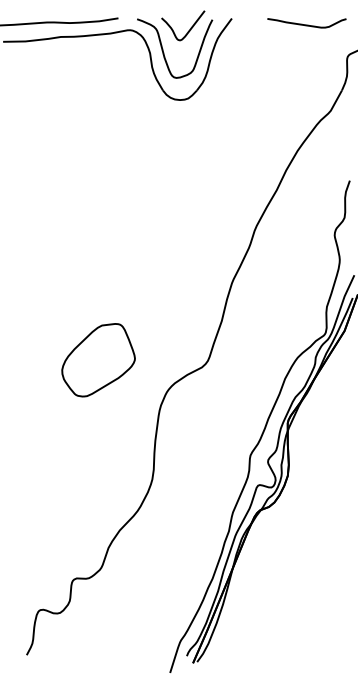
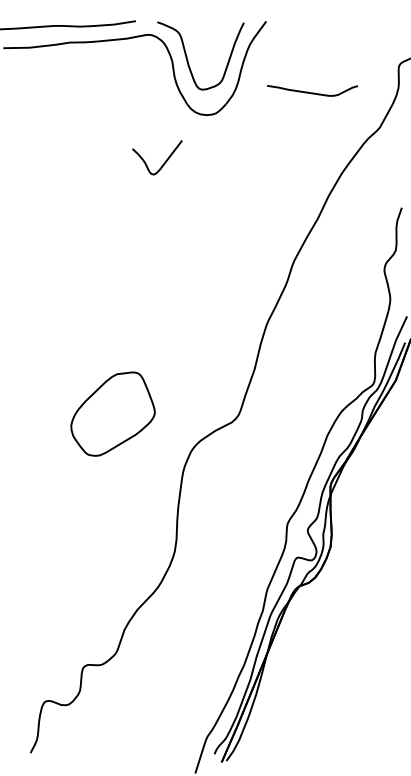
curve: (306, 24) -> (312, 92), moved
curve: (188, 30) -> (163, 163), moved

